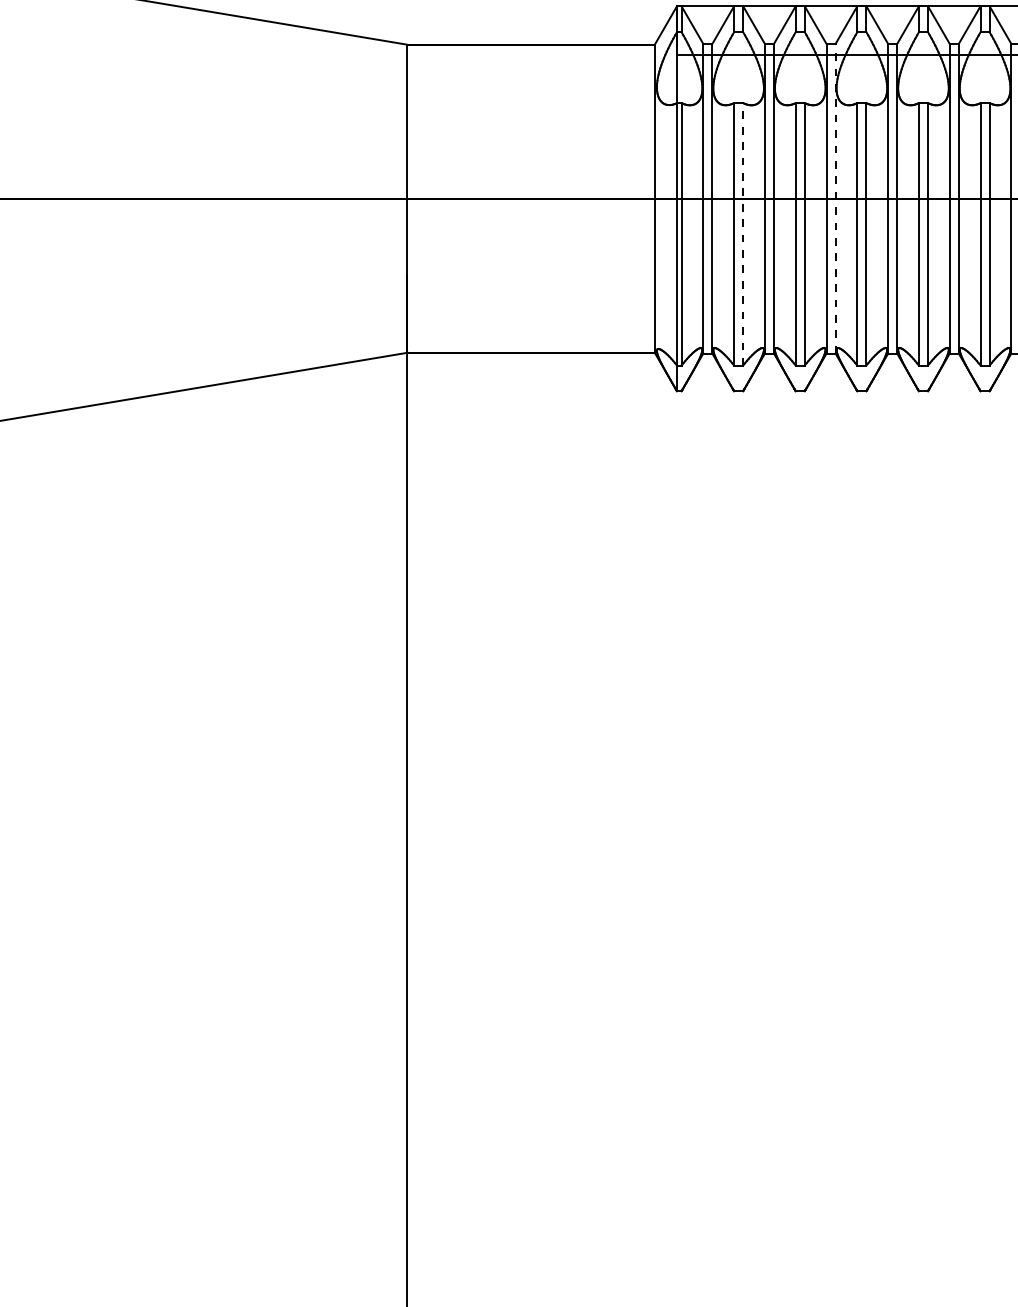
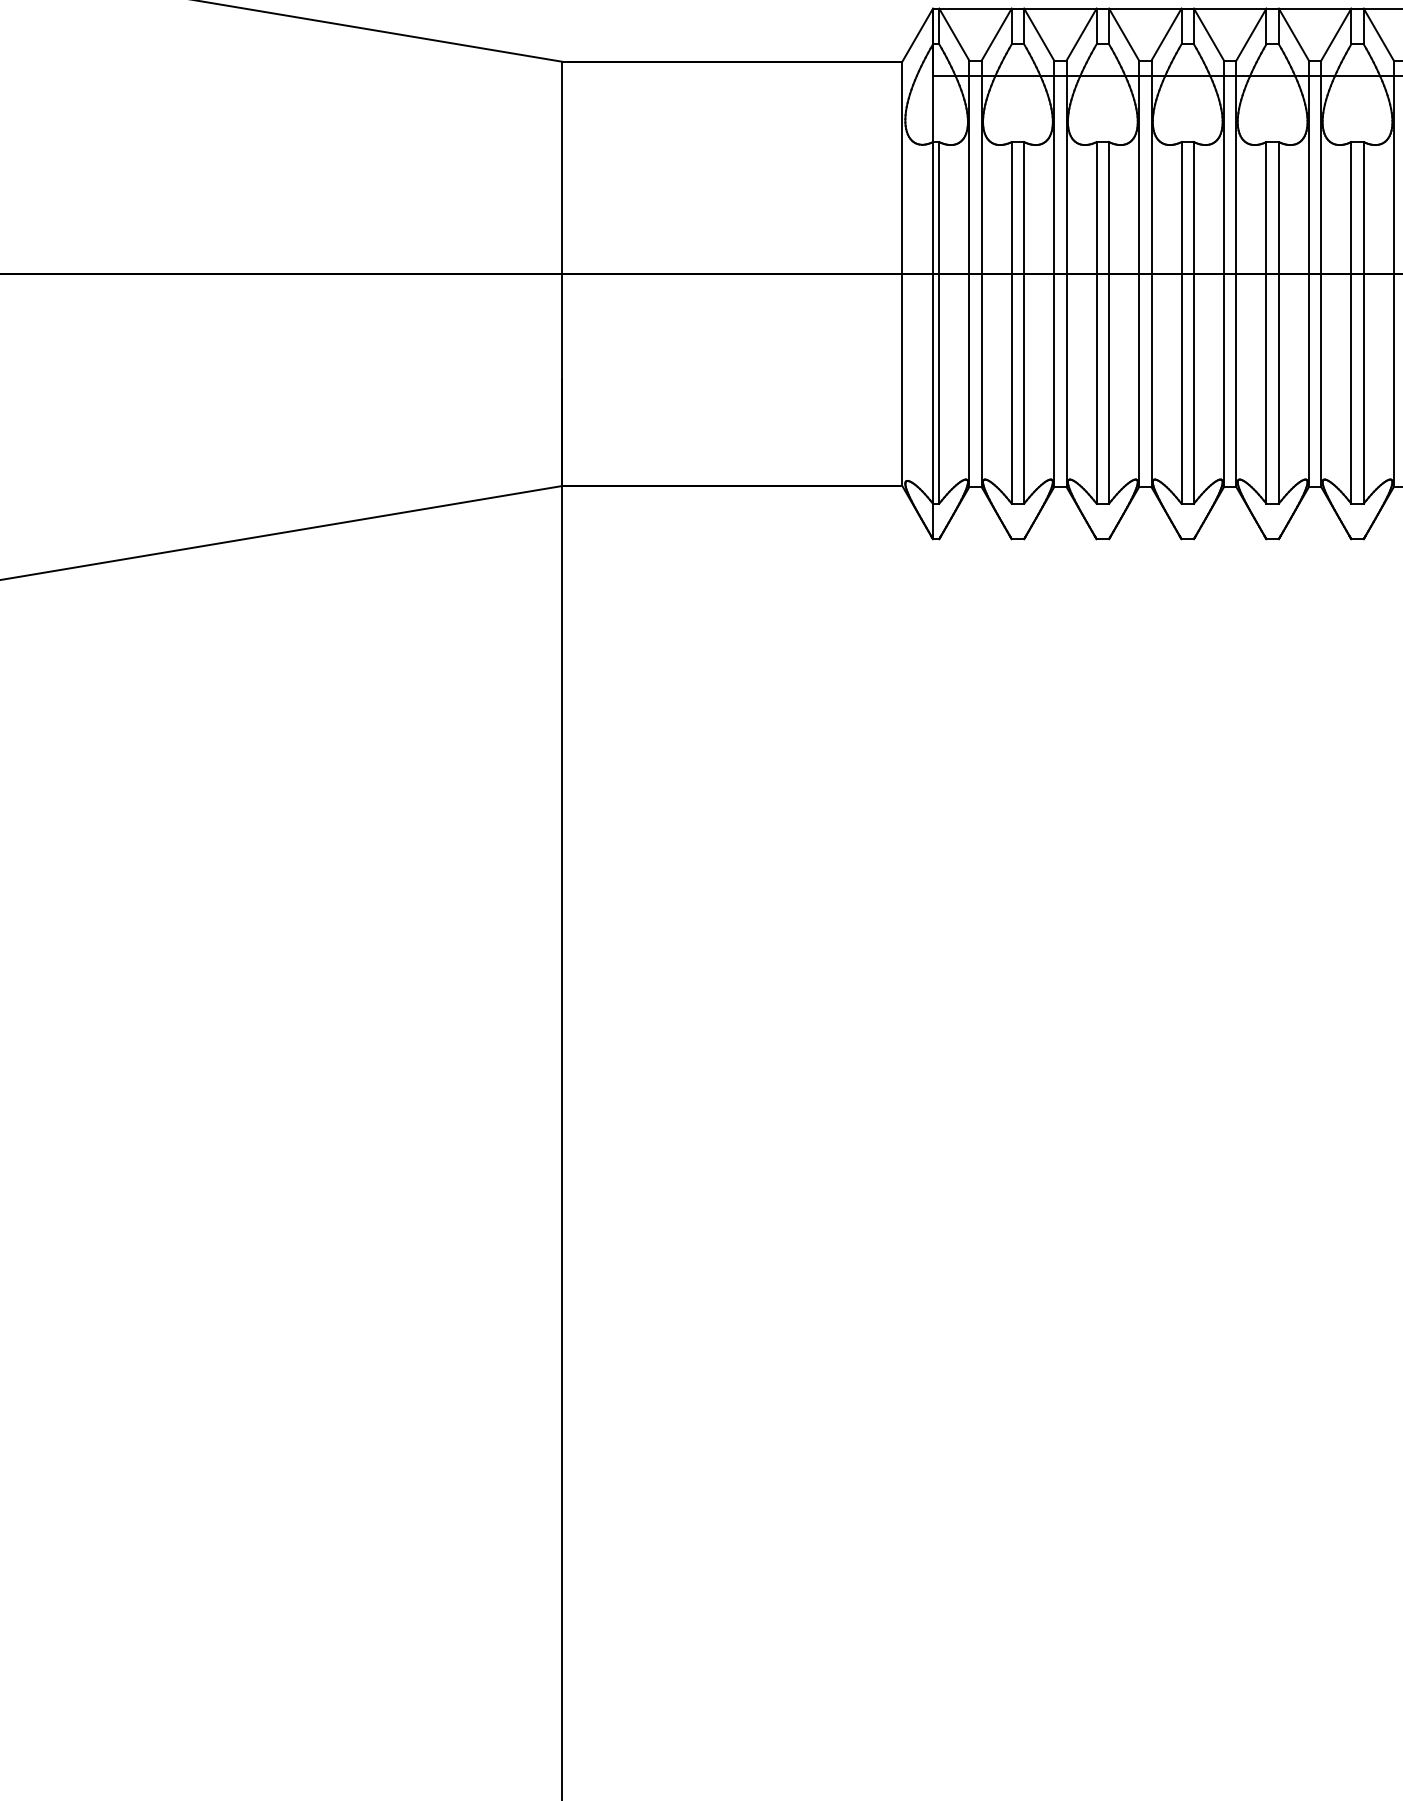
line: (835, 198) -> (1151, 273), dashed -> solid
line: (743, 234) -> (1024, 322), dashed -> solid

